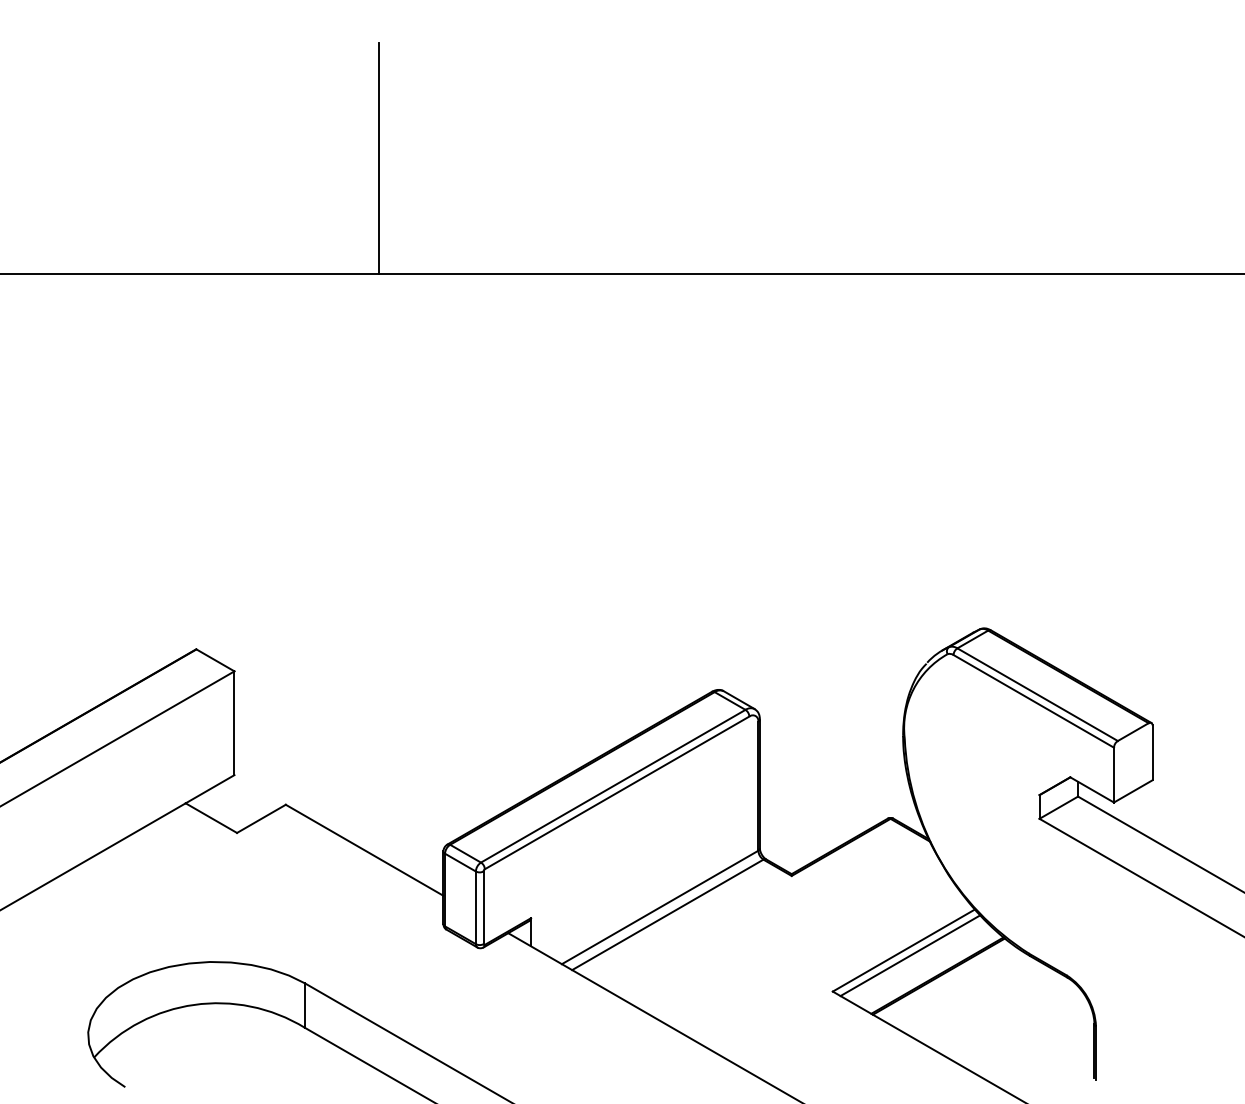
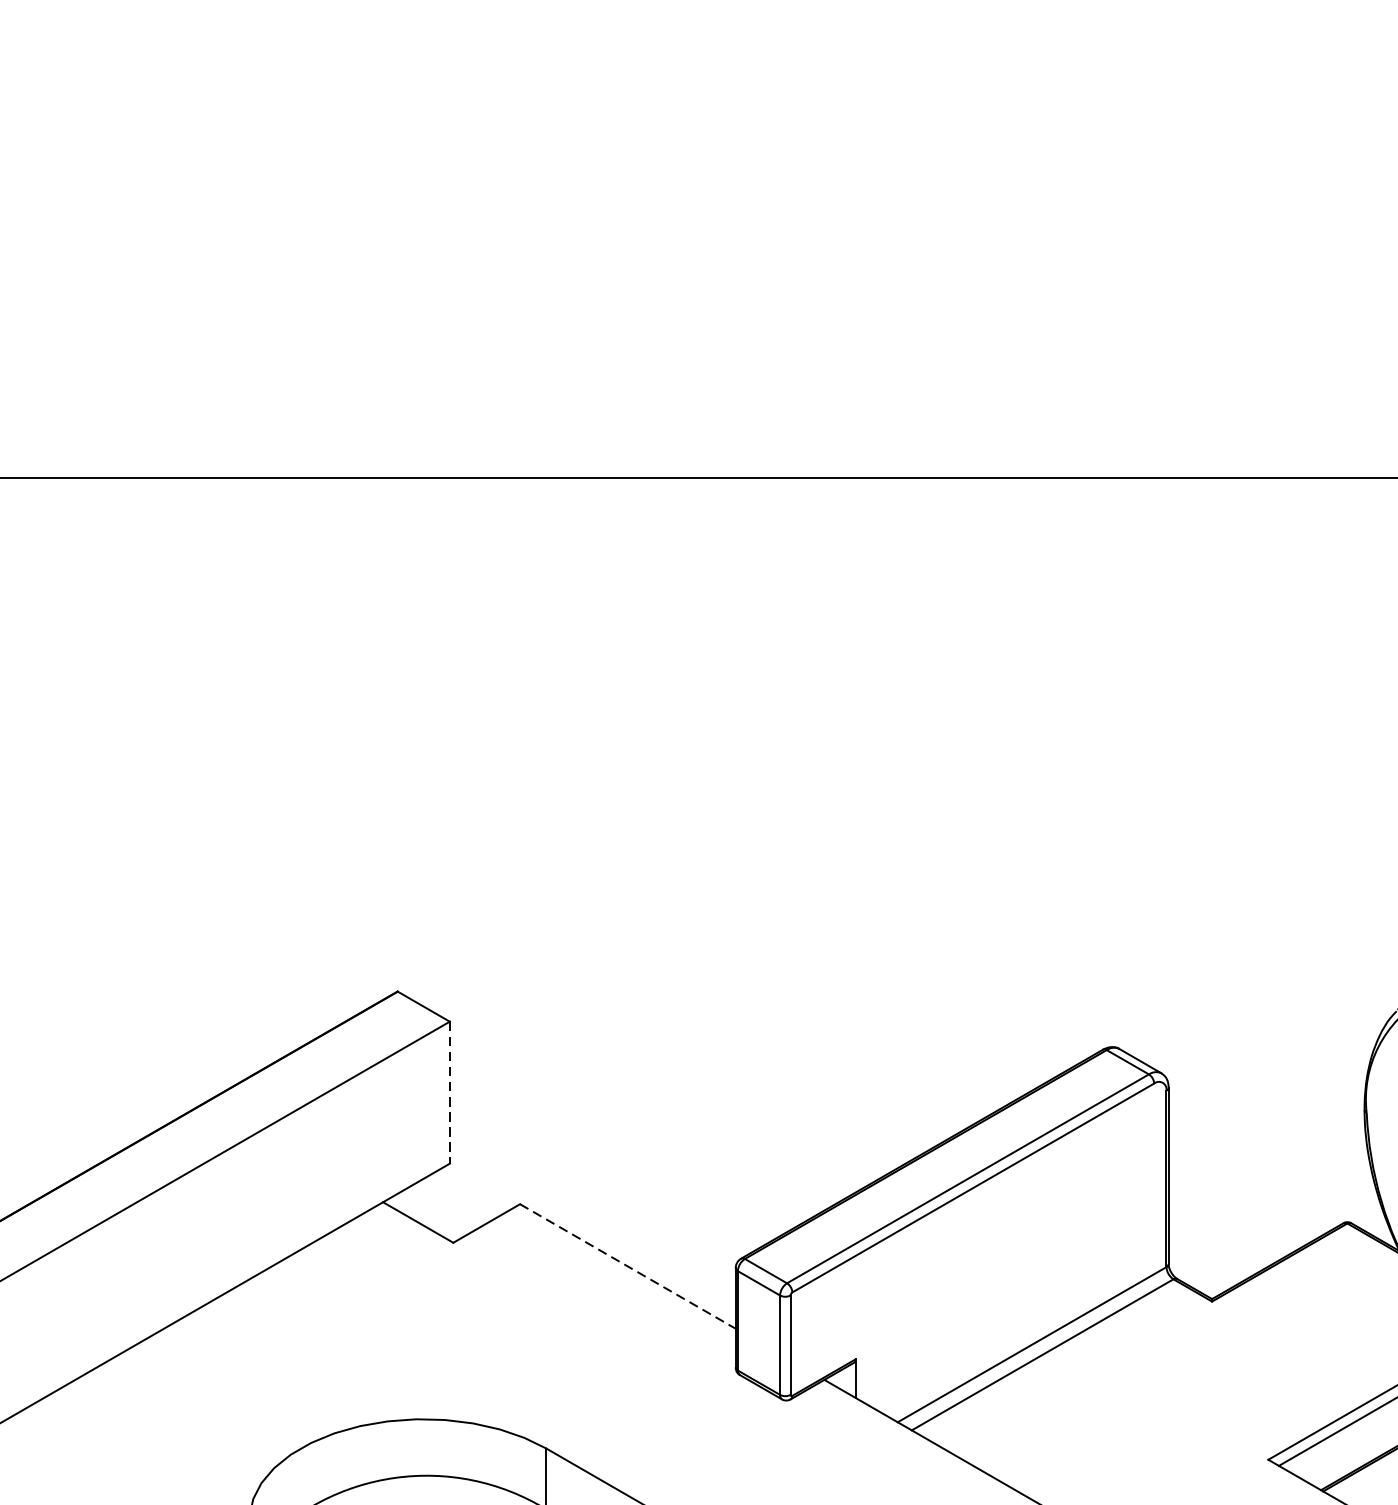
line: (379, 157) -> (648, 318), removed
line: (234, 723) -> (449, 1093), solid -> dashed
line: (365, 850) -> (629, 1266), solid -> dashed

